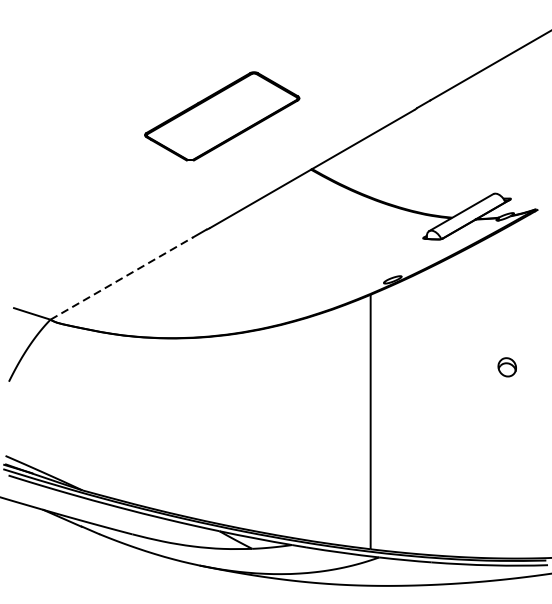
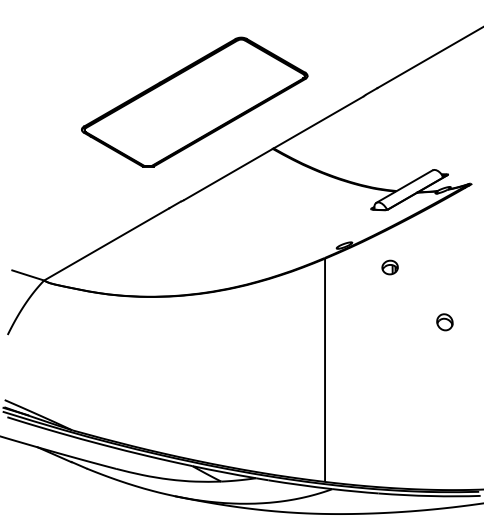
part: (221, 115) -> (194, 101), size x1.67
line: (122, 278) -> (107, 244), dashed -> solid
part: (444, 304) -> (389, 267), added

